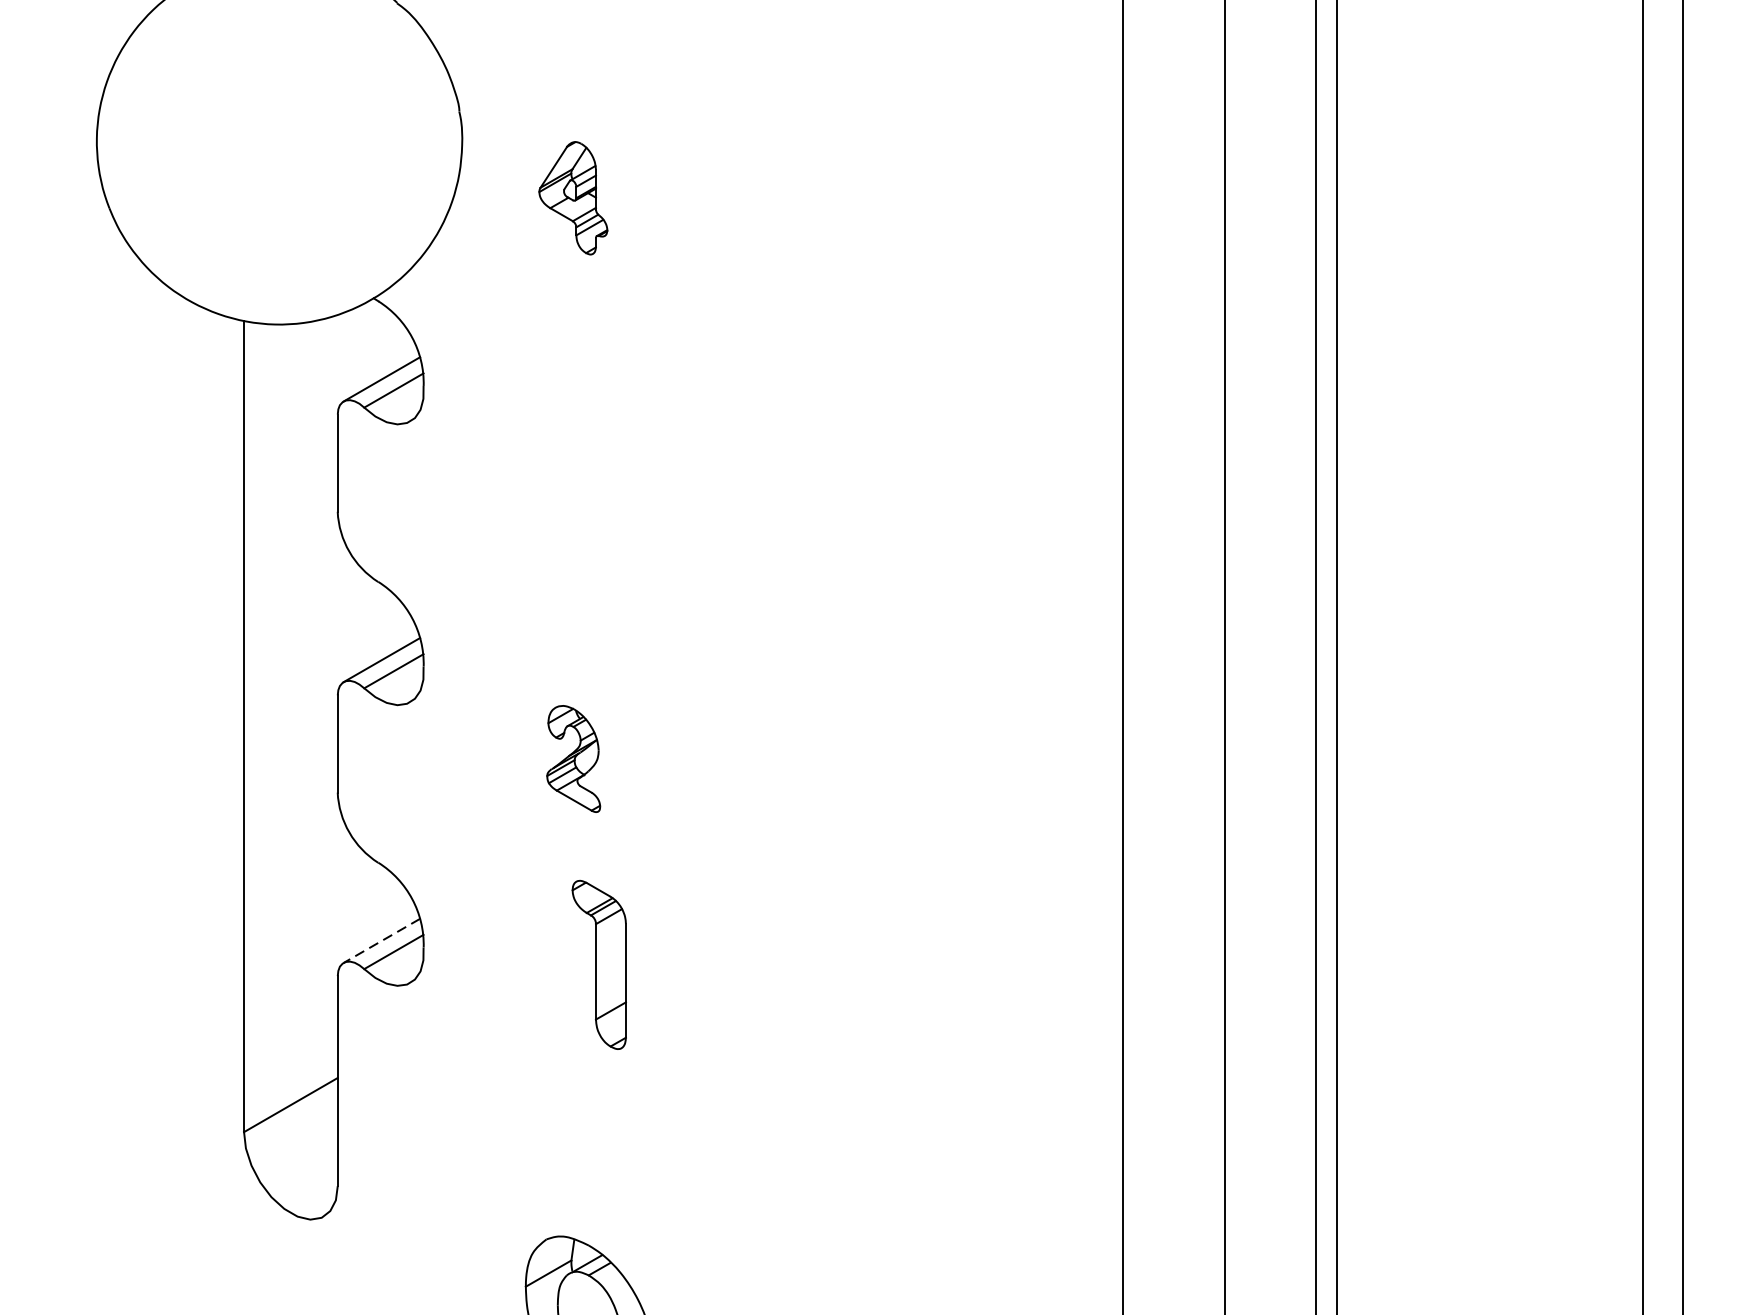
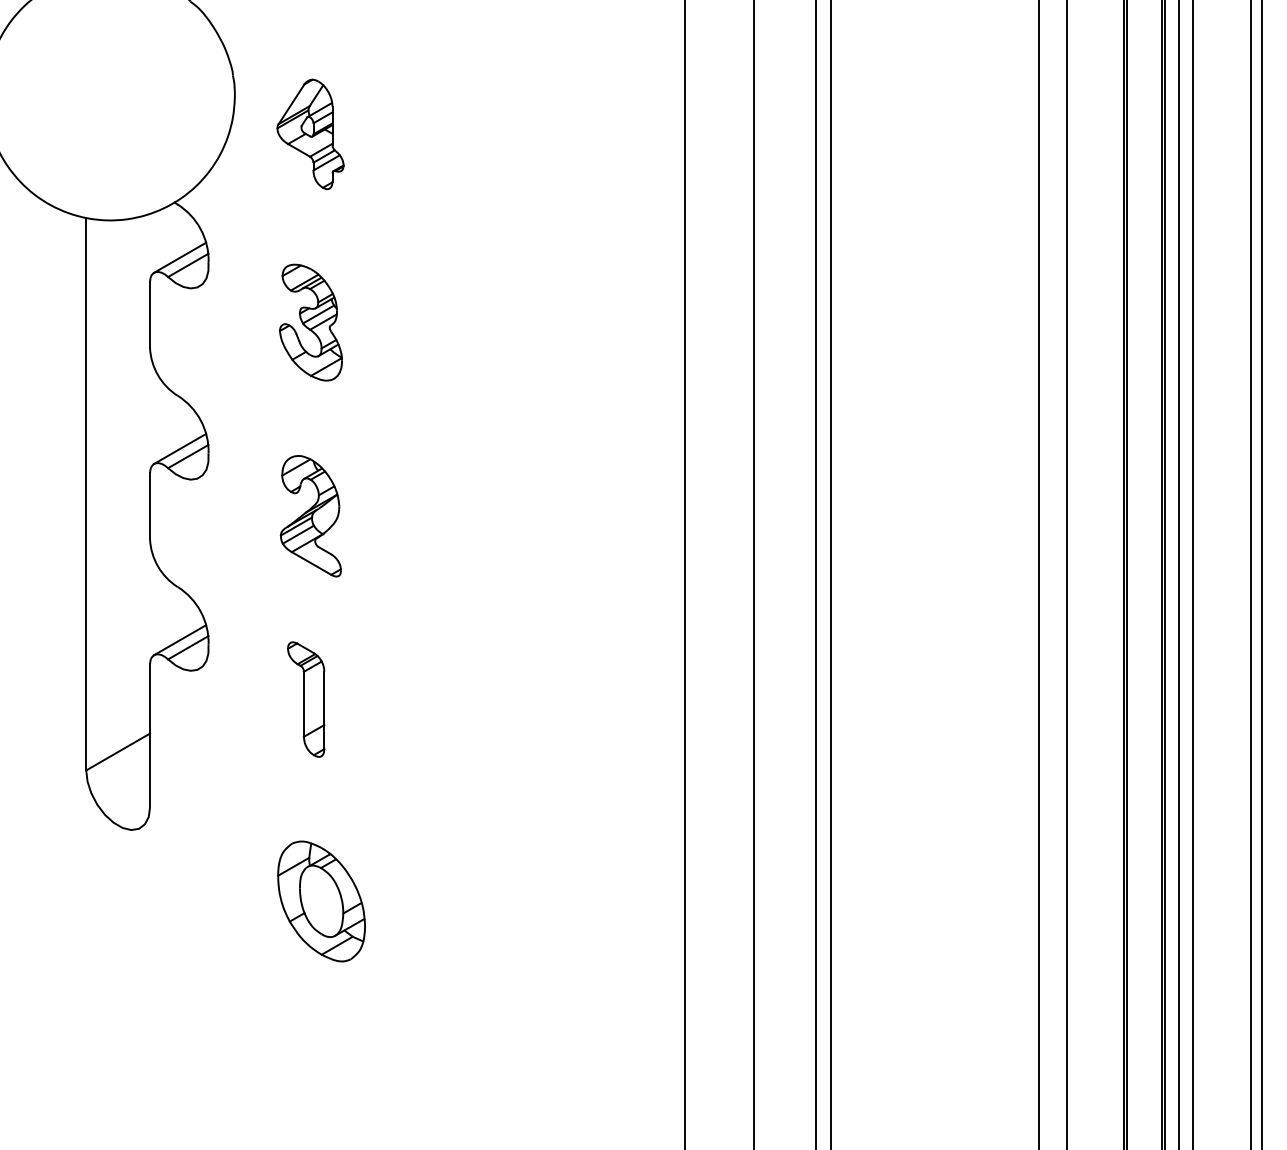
part: (573, 198) -> (310, 134), size x1.43
part: (573, 474) -> (310, 322), added
part: (573, 759) -> (310, 516), size x1.67
line: (380, 941) -> (179, 640), dashed -> solid
part: (599, 964) -> (306, 699), moved

